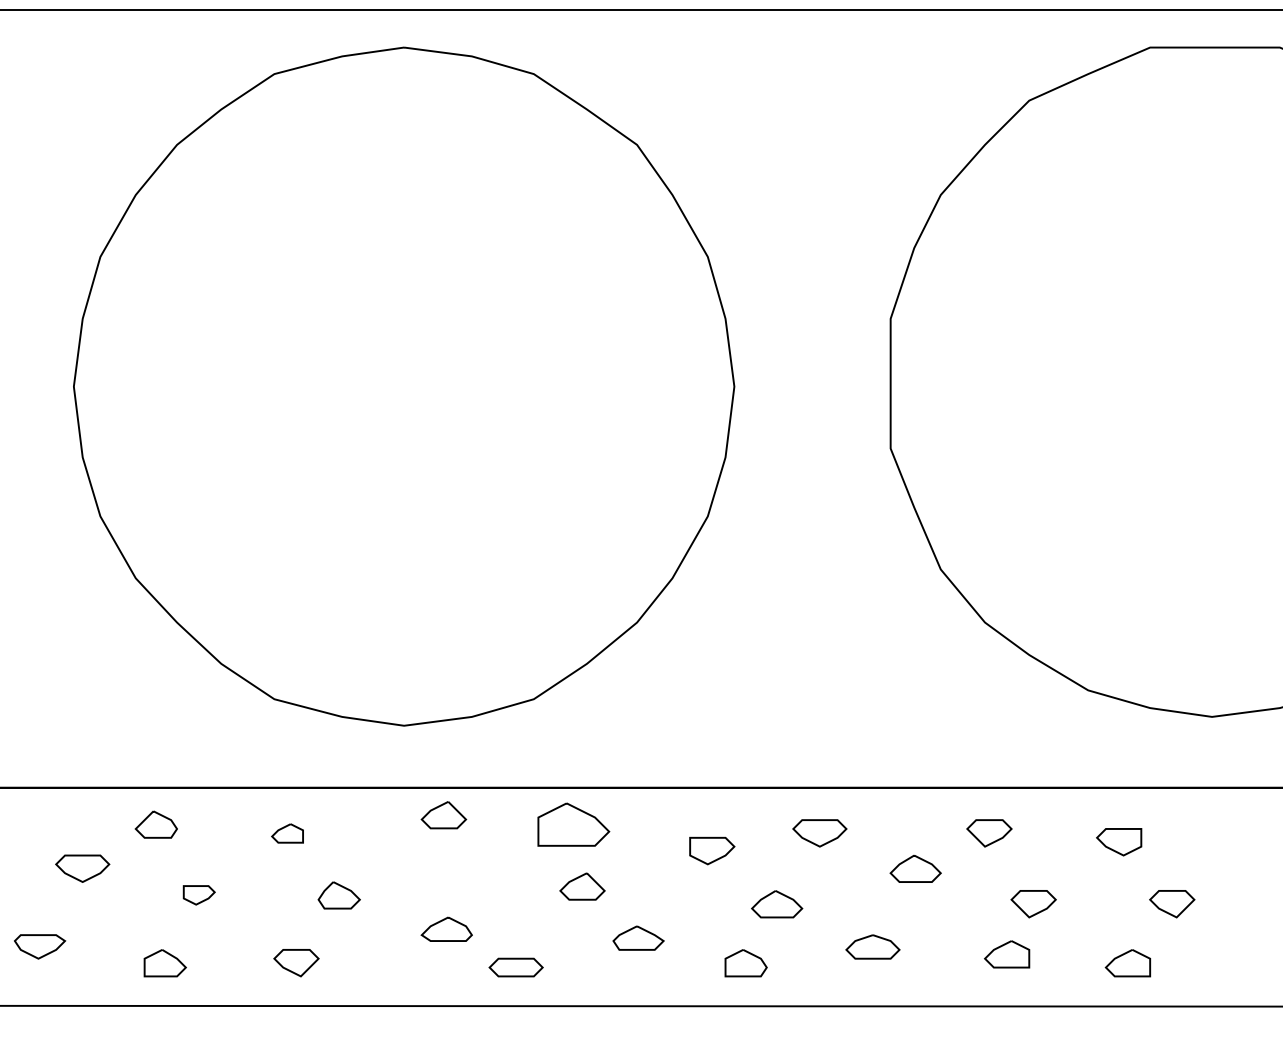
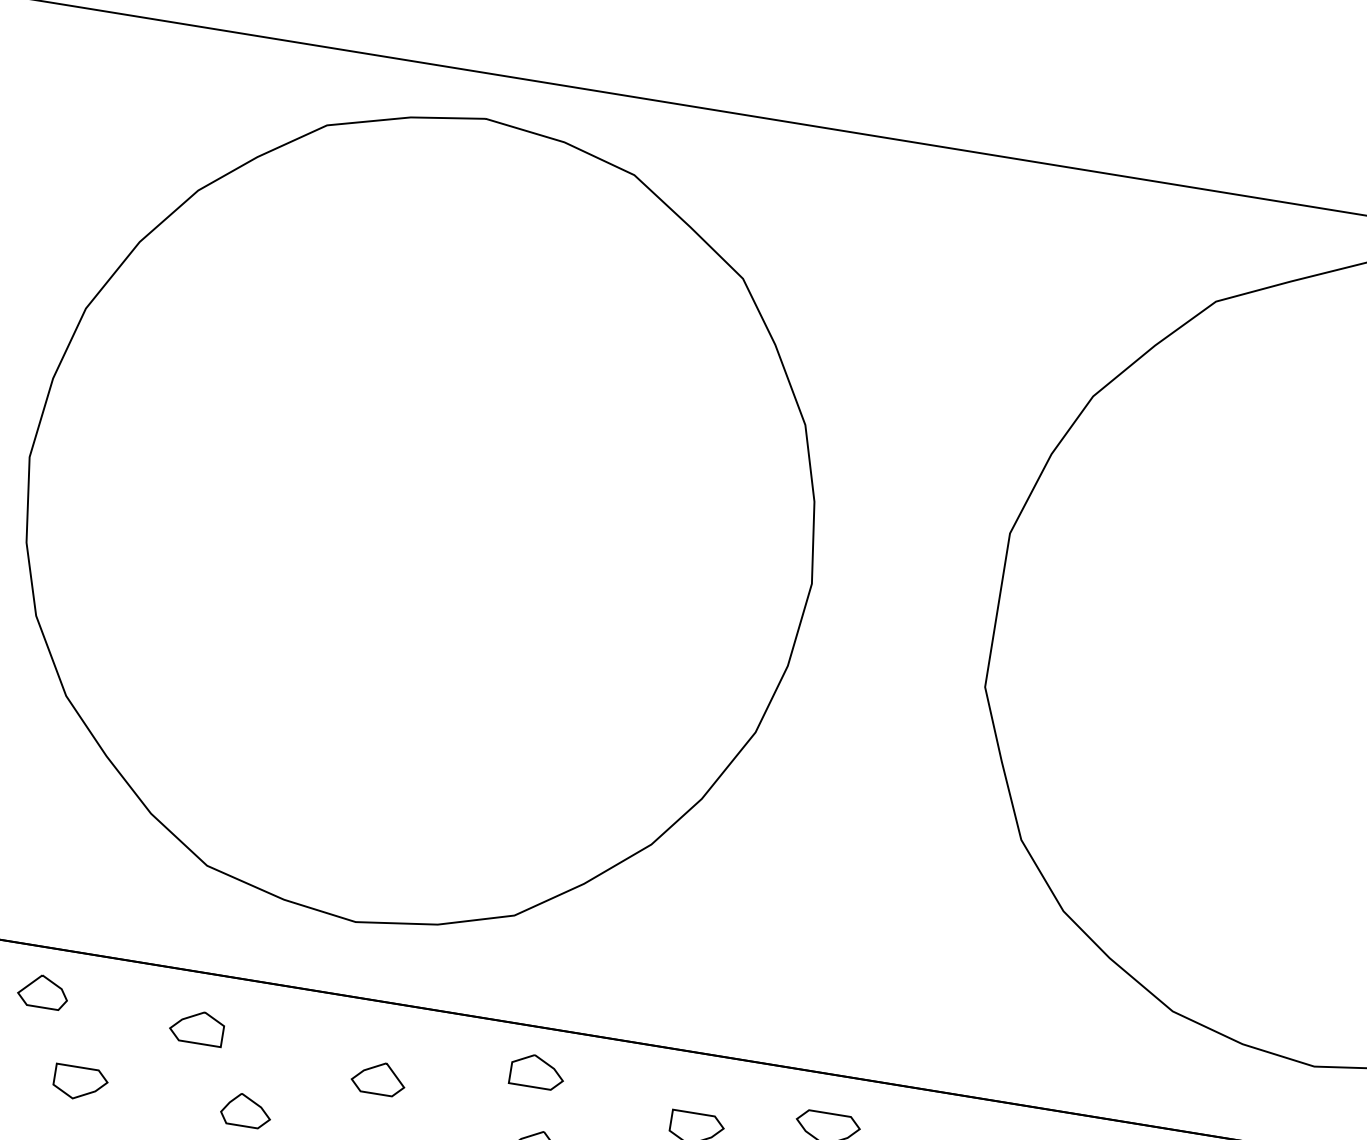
part: (443, 815) -> (378, 1078), moved
part: (573, 824) -> (537, 1071), size x0.62
part: (287, 833) -> (196, 1027), size x1.43
part: (199, 895) -> (80, 1083), size x1.43

